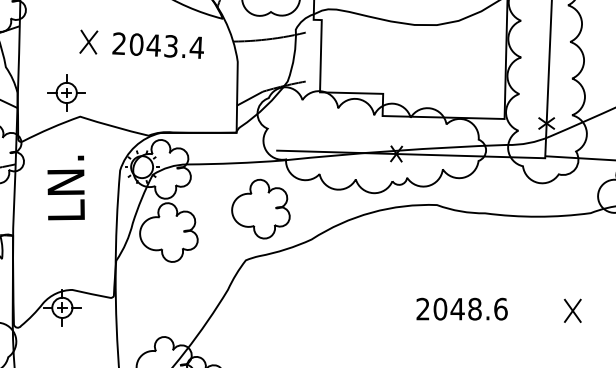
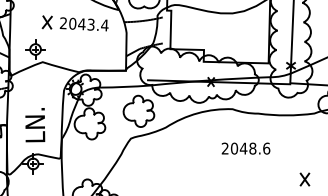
text: (66, 188) -> (35, 125), moved
text: (461, 308) -> (245, 148), moved
part: (571, 310) -> (304, 179), moved

